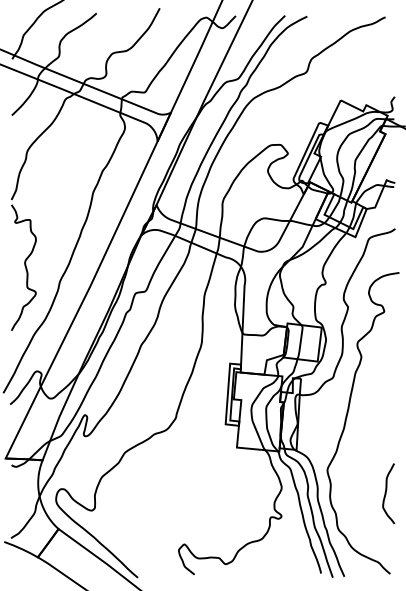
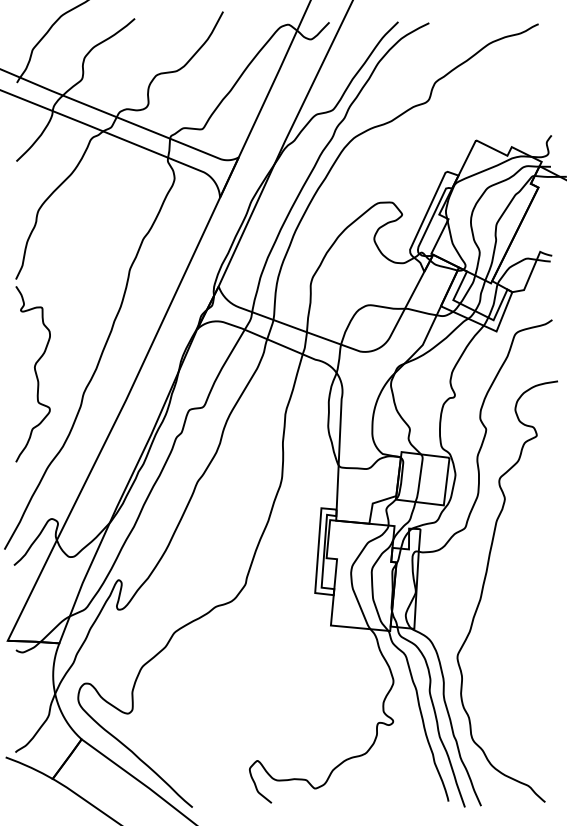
curve: (386, 493) -> (539, 689), removed

